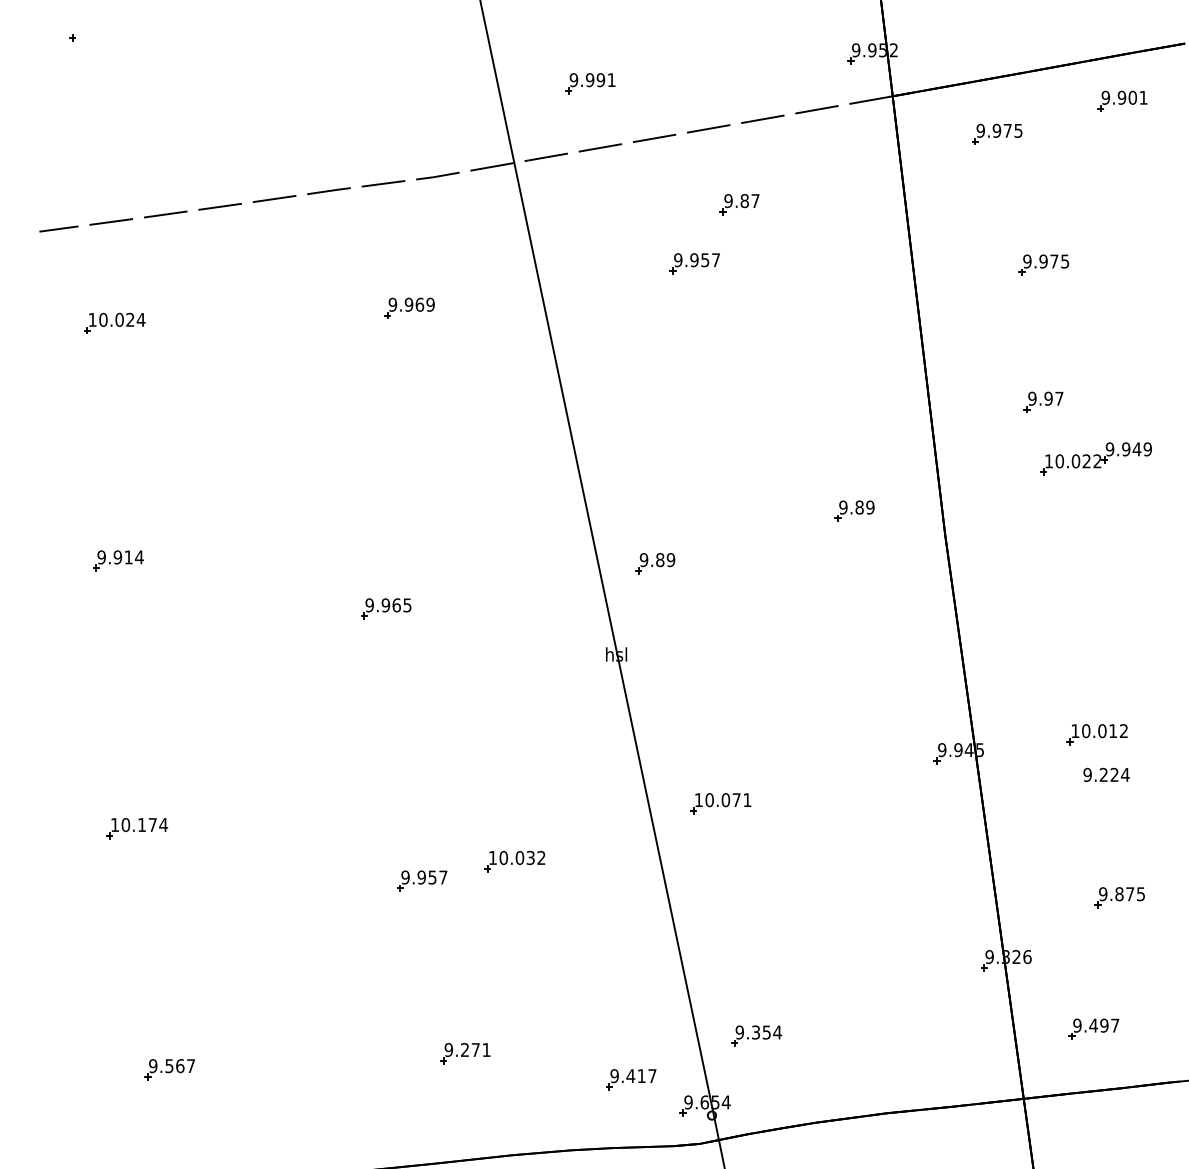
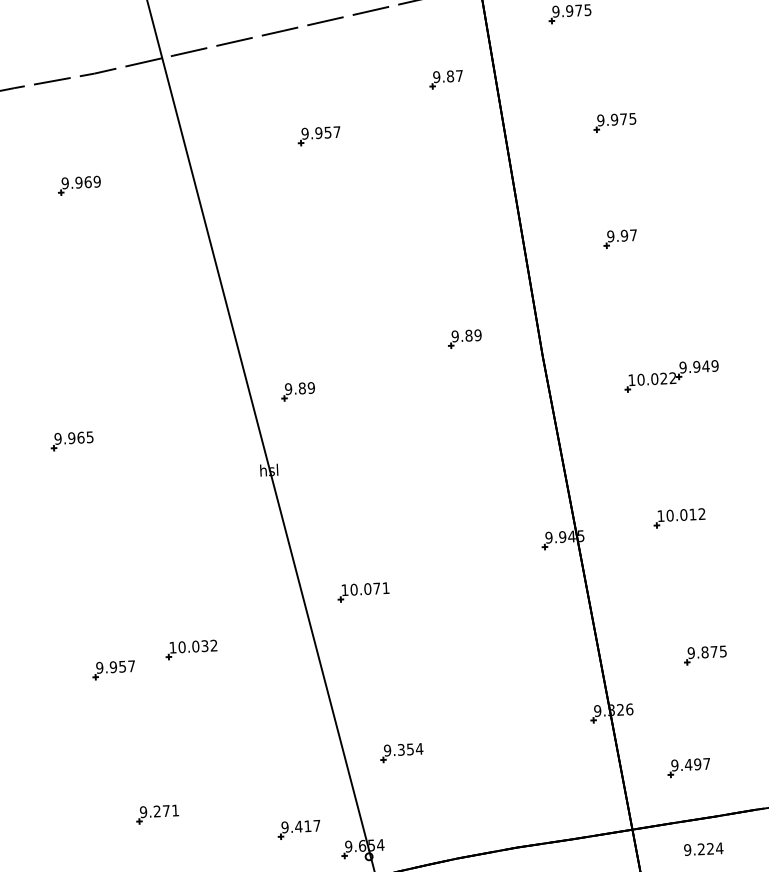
part: (739, 204) -> (446, 79), moved
part: (1095, 458) -> (671, 375), moved
text: (1106, 774) -> (703, 848), moved
part: (756, 1035) -> (401, 752), moved

